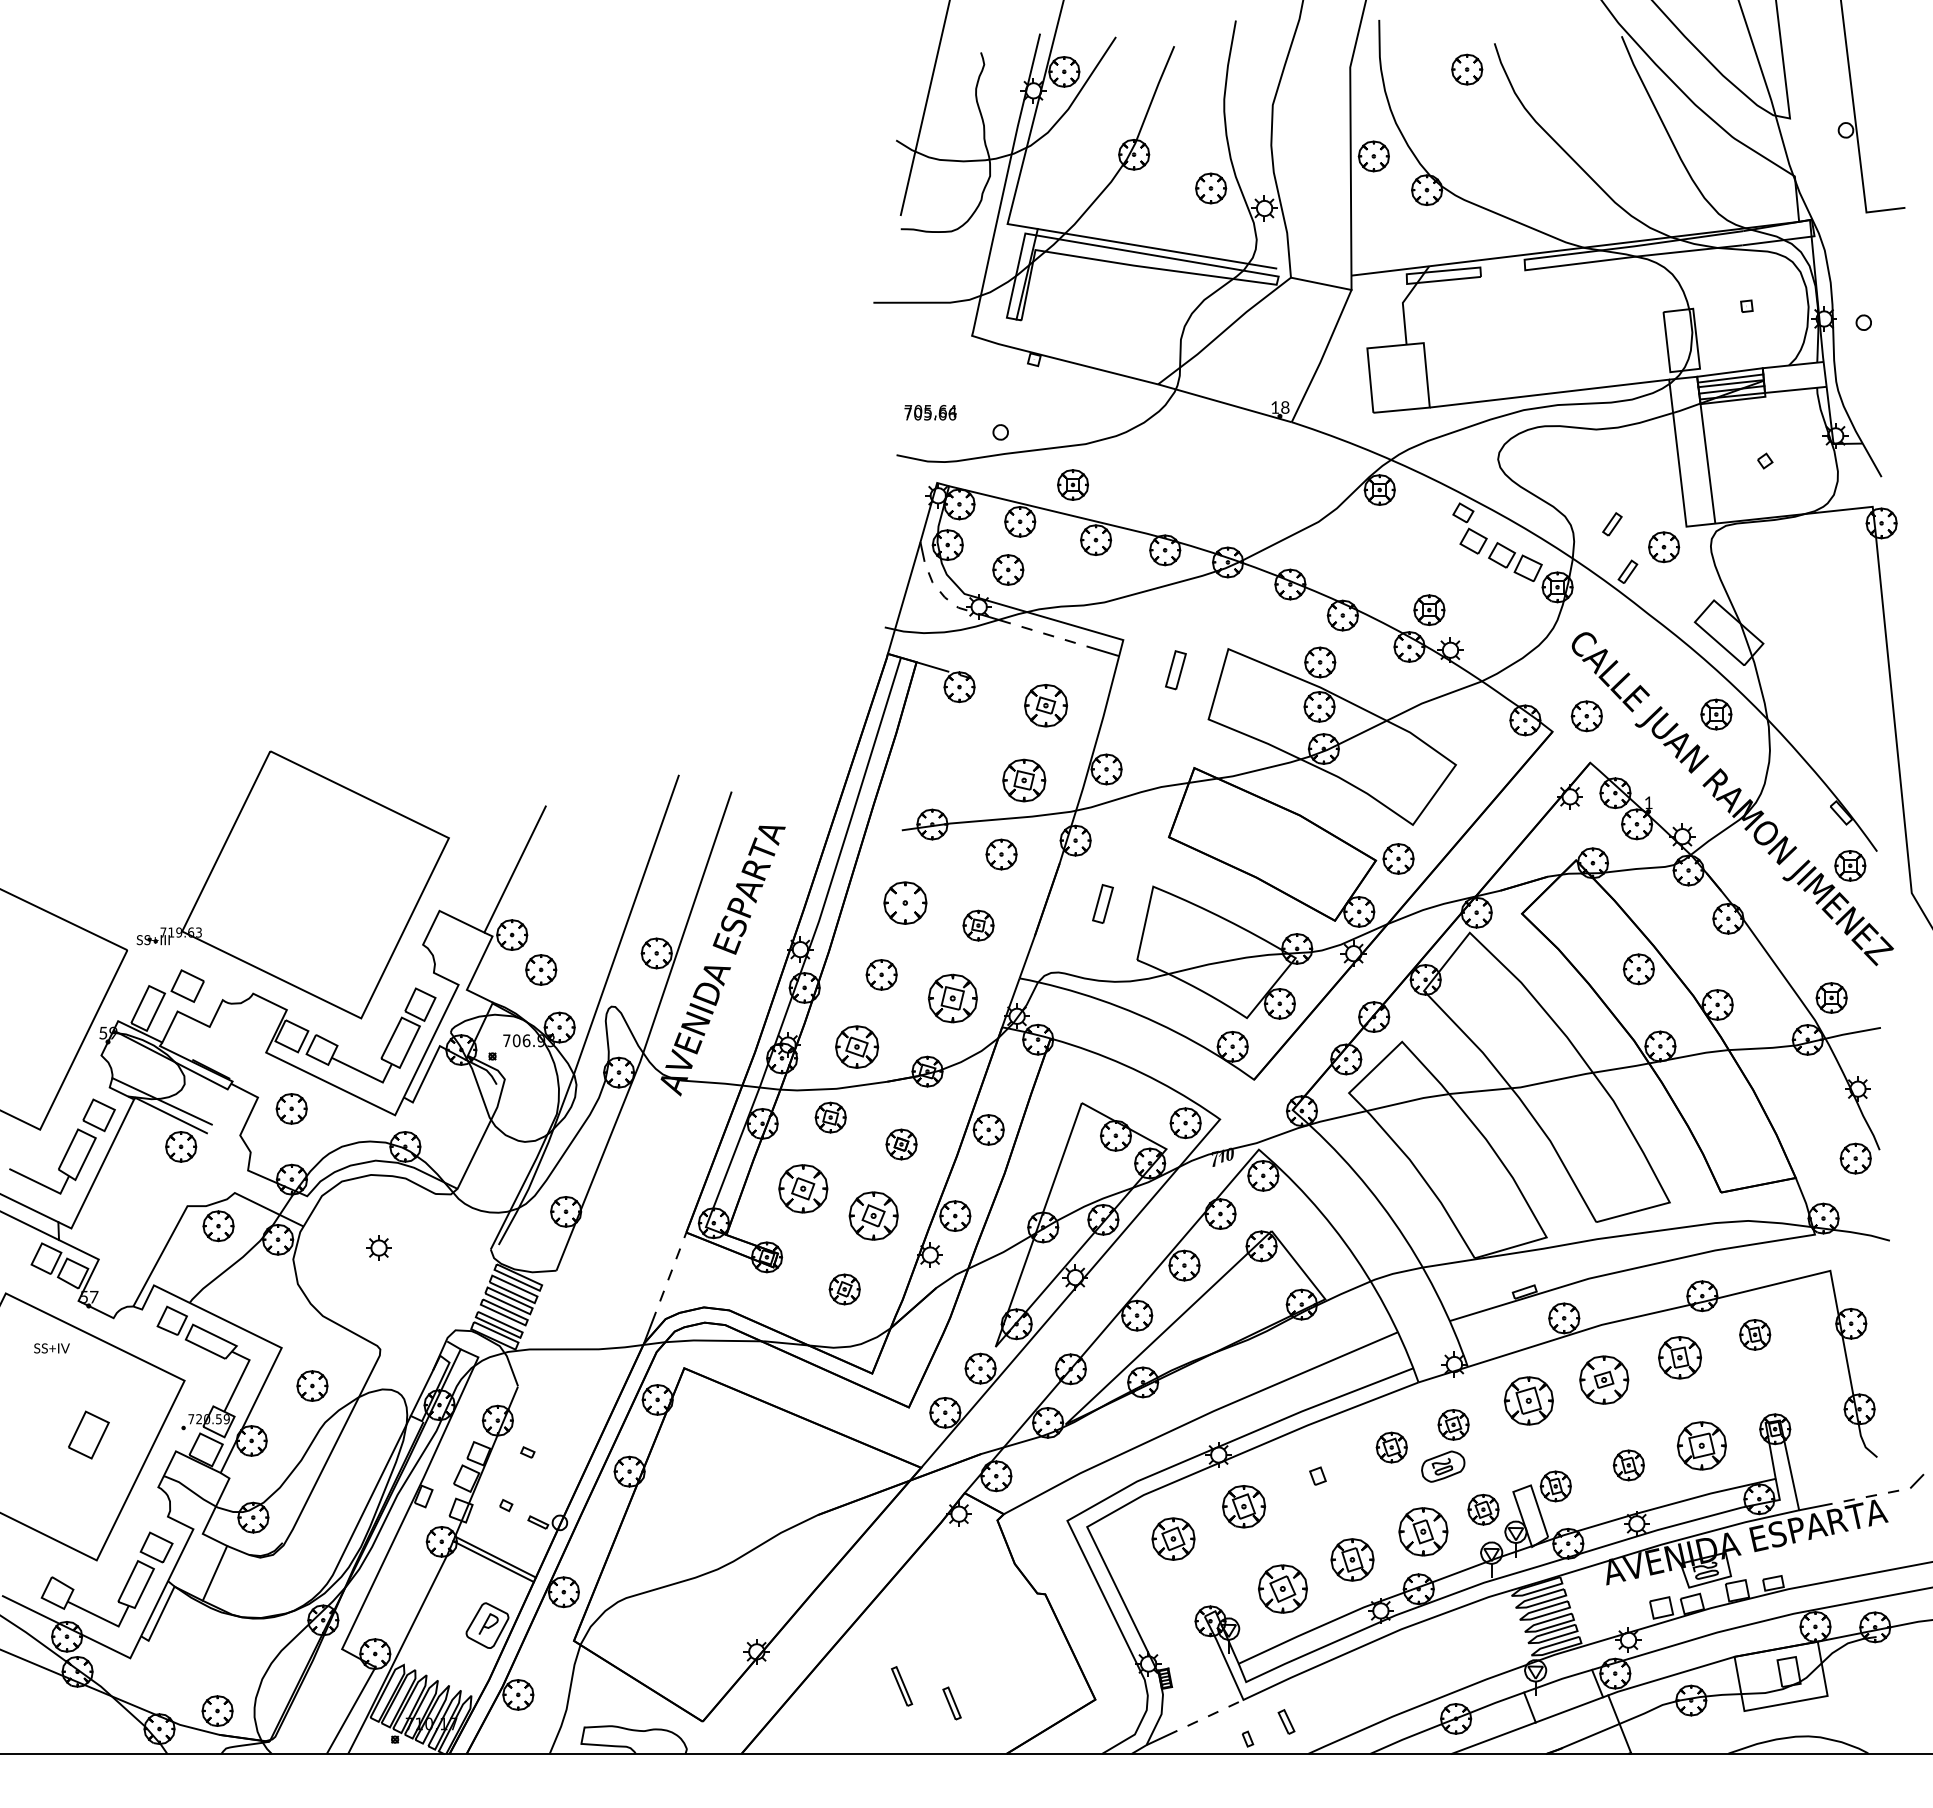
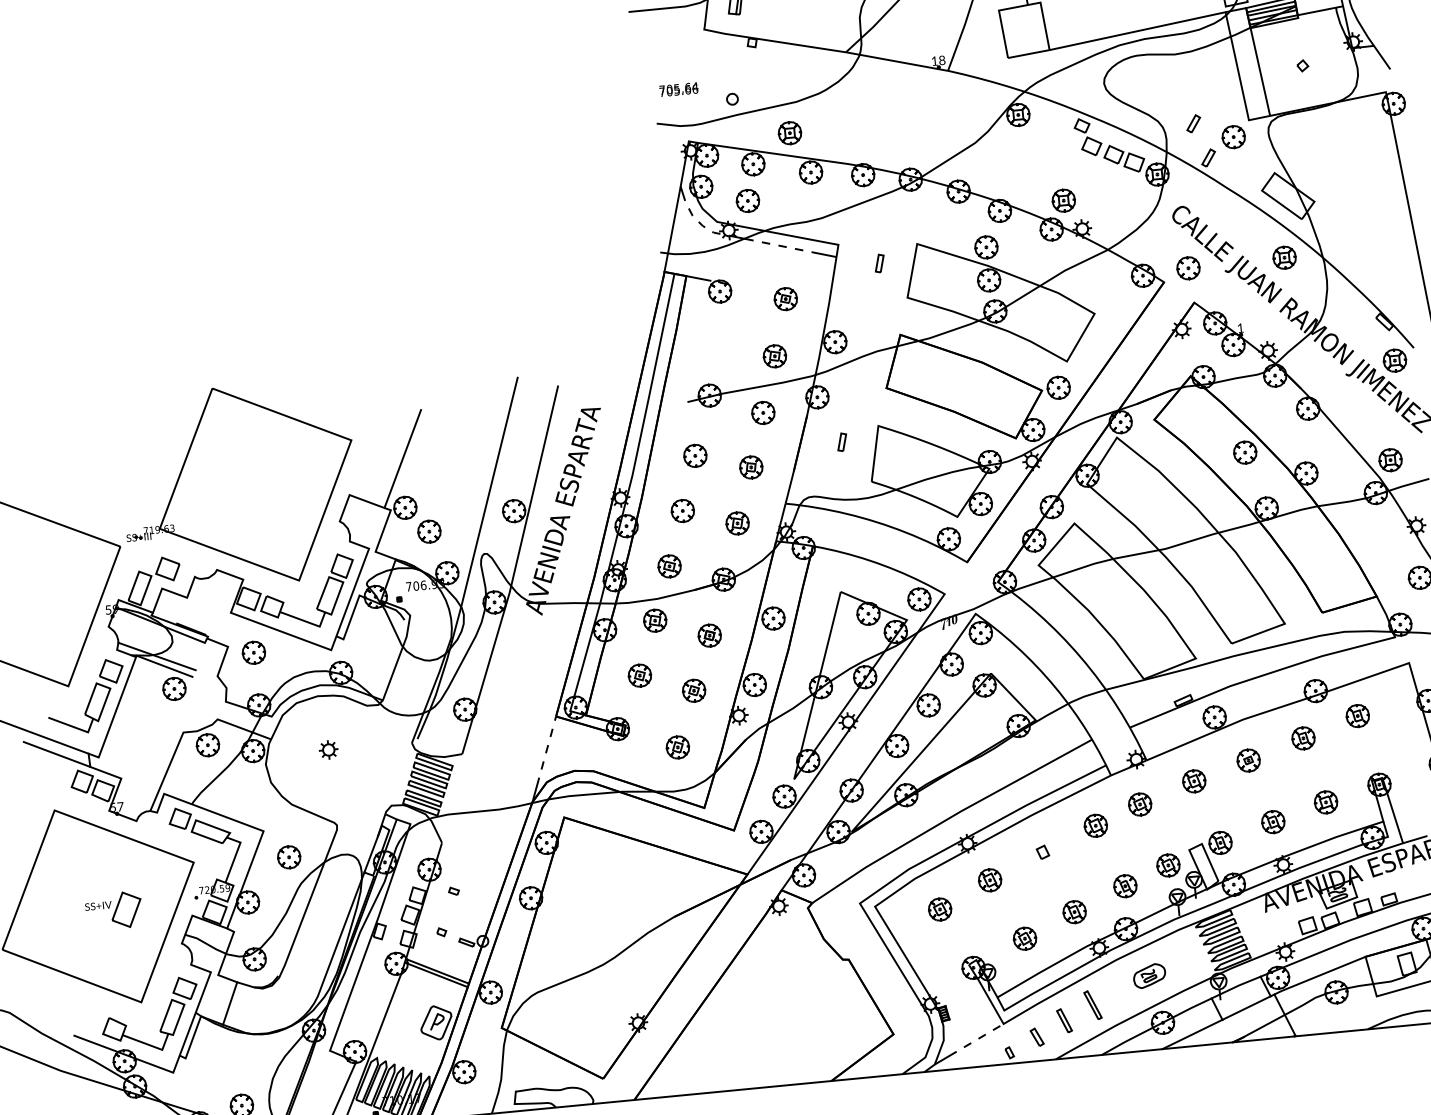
part: (1175, 670) -> (879, 263), size x0.62
part: (1046, 705) -> (786, 298), size x0.71
part: (1024, 780) -> (775, 356), size x0.71
part: (905, 902) -> (695, 455), size x0.71
part: (1102, 903) -> (841, 442), size x0.62
part: (953, 998) -> (737, 523), size x0.62
part: (856, 1046) -> (669, 566), size x0.71
part: (803, 1188) -> (640, 675), size x0.62
part: (873, 1215) -> (693, 690), size x0.62
text: (51, 1348) -> (98, 906), moved
part: (1679, 1357) -> (1303, 738), size x0.71
part: (1603, 1380) -> (1248, 760), size x0.62
part: (1528, 1400) -> (1194, 781), size x0.62
part: (1701, 1445) -> (1325, 802), size x0.62
part: (1443, 1466) -> (1149, 975), moved
part: (1243, 1506) -> (989, 880), size x0.71
part: (1423, 1531) -> (1125, 885), size x0.62
part: (1173, 1539) -> (940, 909), size x0.71
part: (1352, 1559) -> (1074, 911), size x0.71
part: (1282, 1588) -> (1024, 938), size x0.62
part: (902, 1686) -> (1093, 1005), moved
part: (951, 1703) -> (1064, 1020), moved

